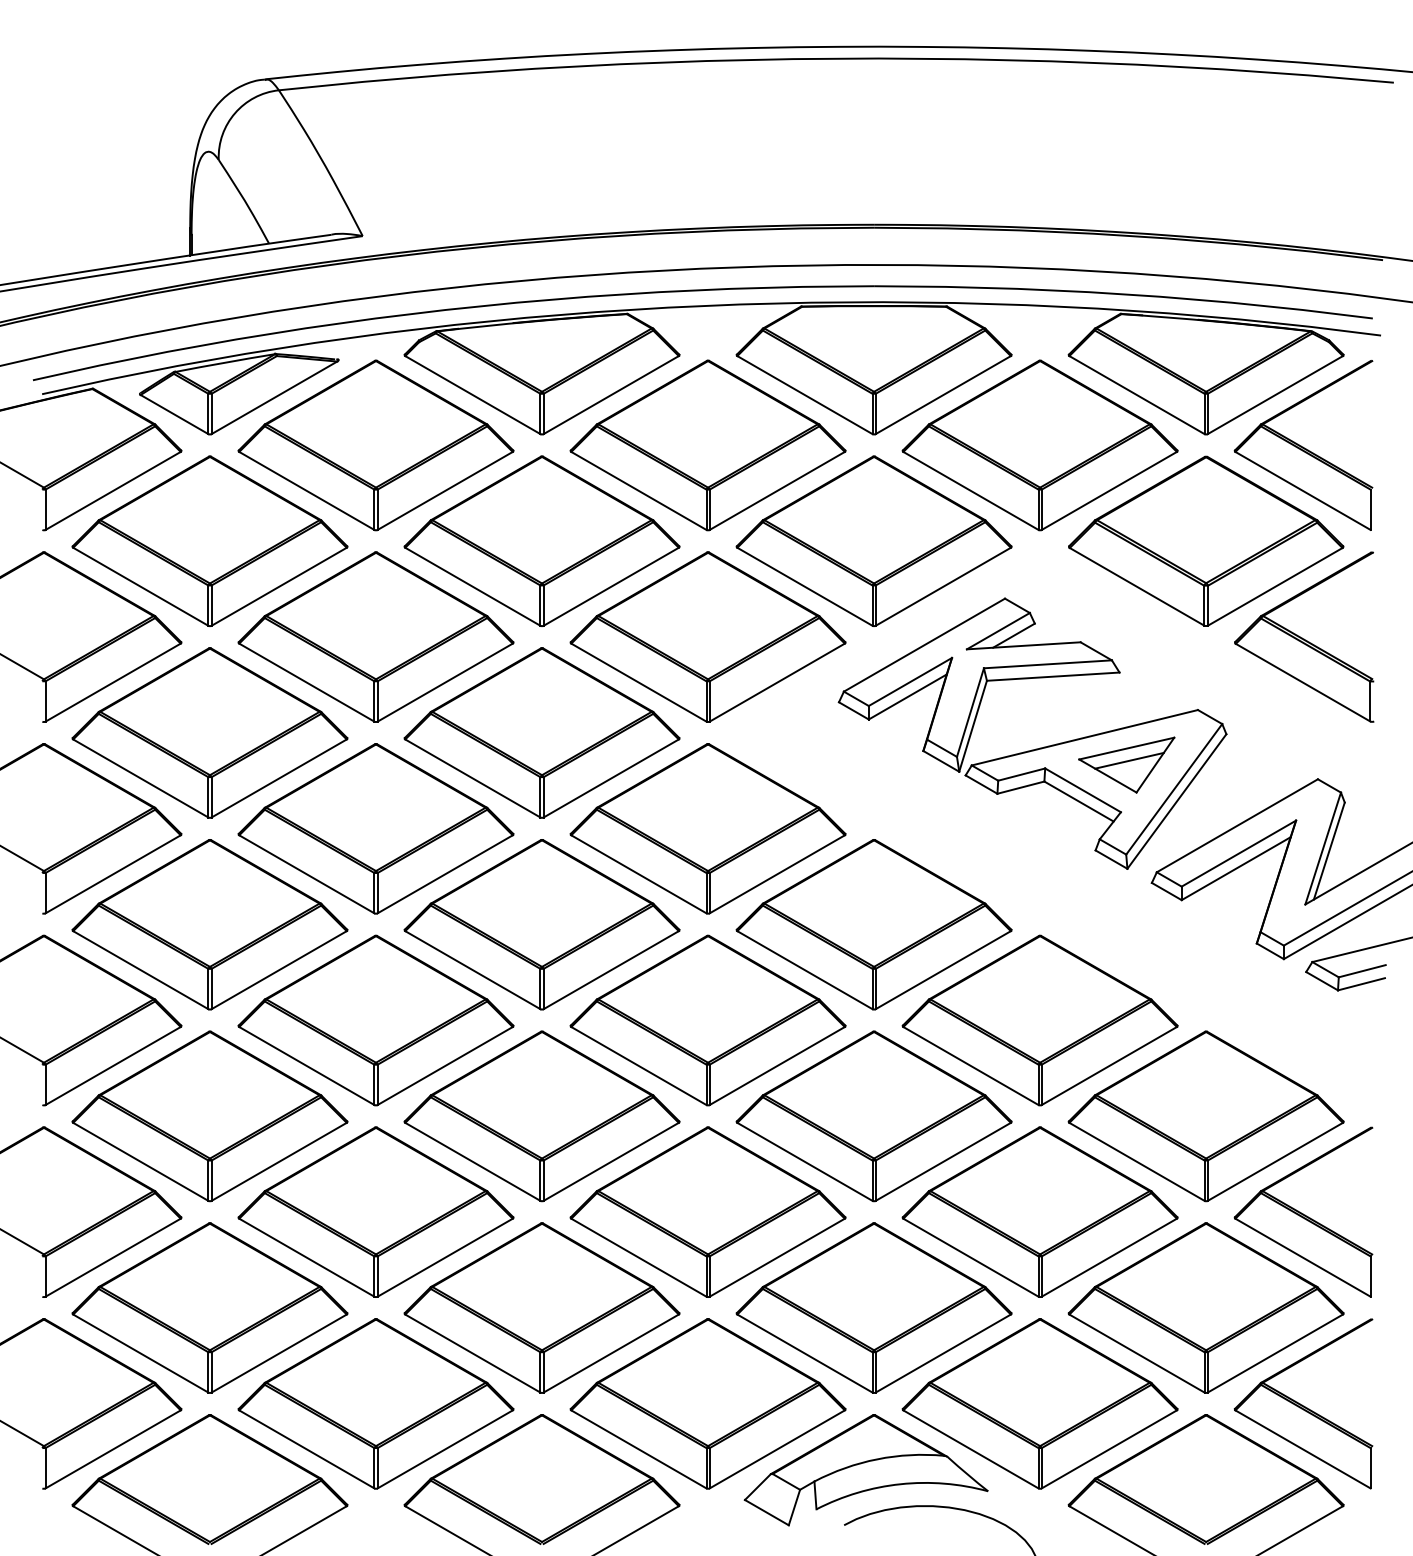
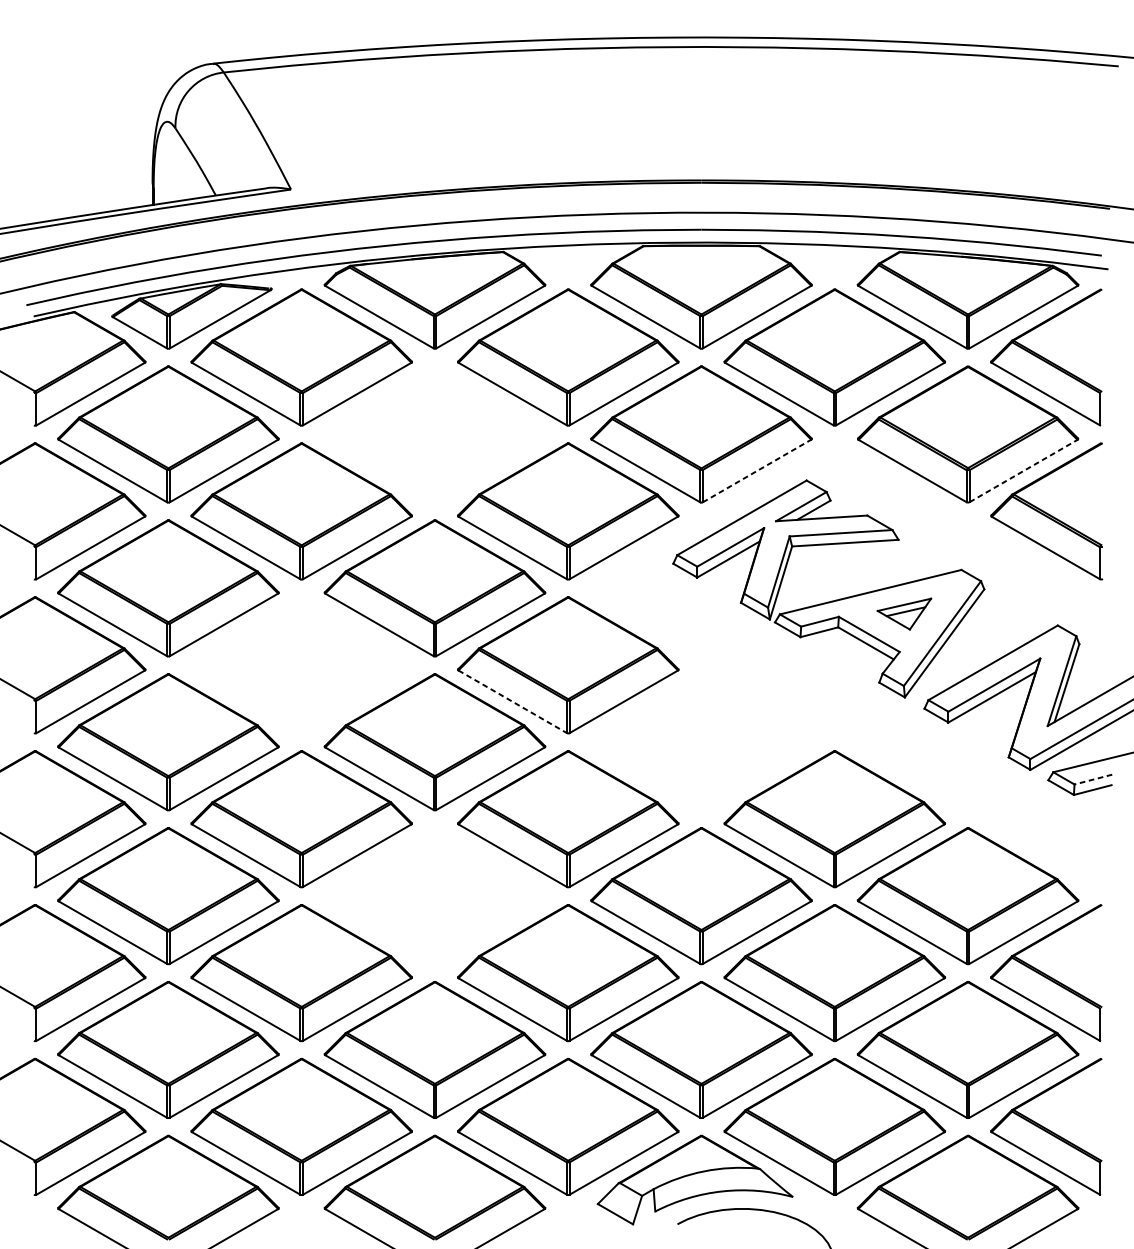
part: (541, 540) -> (434, 433), removed
line: (943, 586) -> (757, 470), solid -> dashed
line: (1275, 586) -> (1023, 470), solid -> dashed
part: (1126, 764) -> (904, 613), size x0.7
part: (375, 828) -> (301, 665), removed
line: (639, 874) -> (513, 701), solid -> dashed
part: (873, 924) -> (701, 742), removed
line: (1361, 971) -> (1092, 779), solid -> dashed
part: (541, 1116) -> (434, 896), removed

